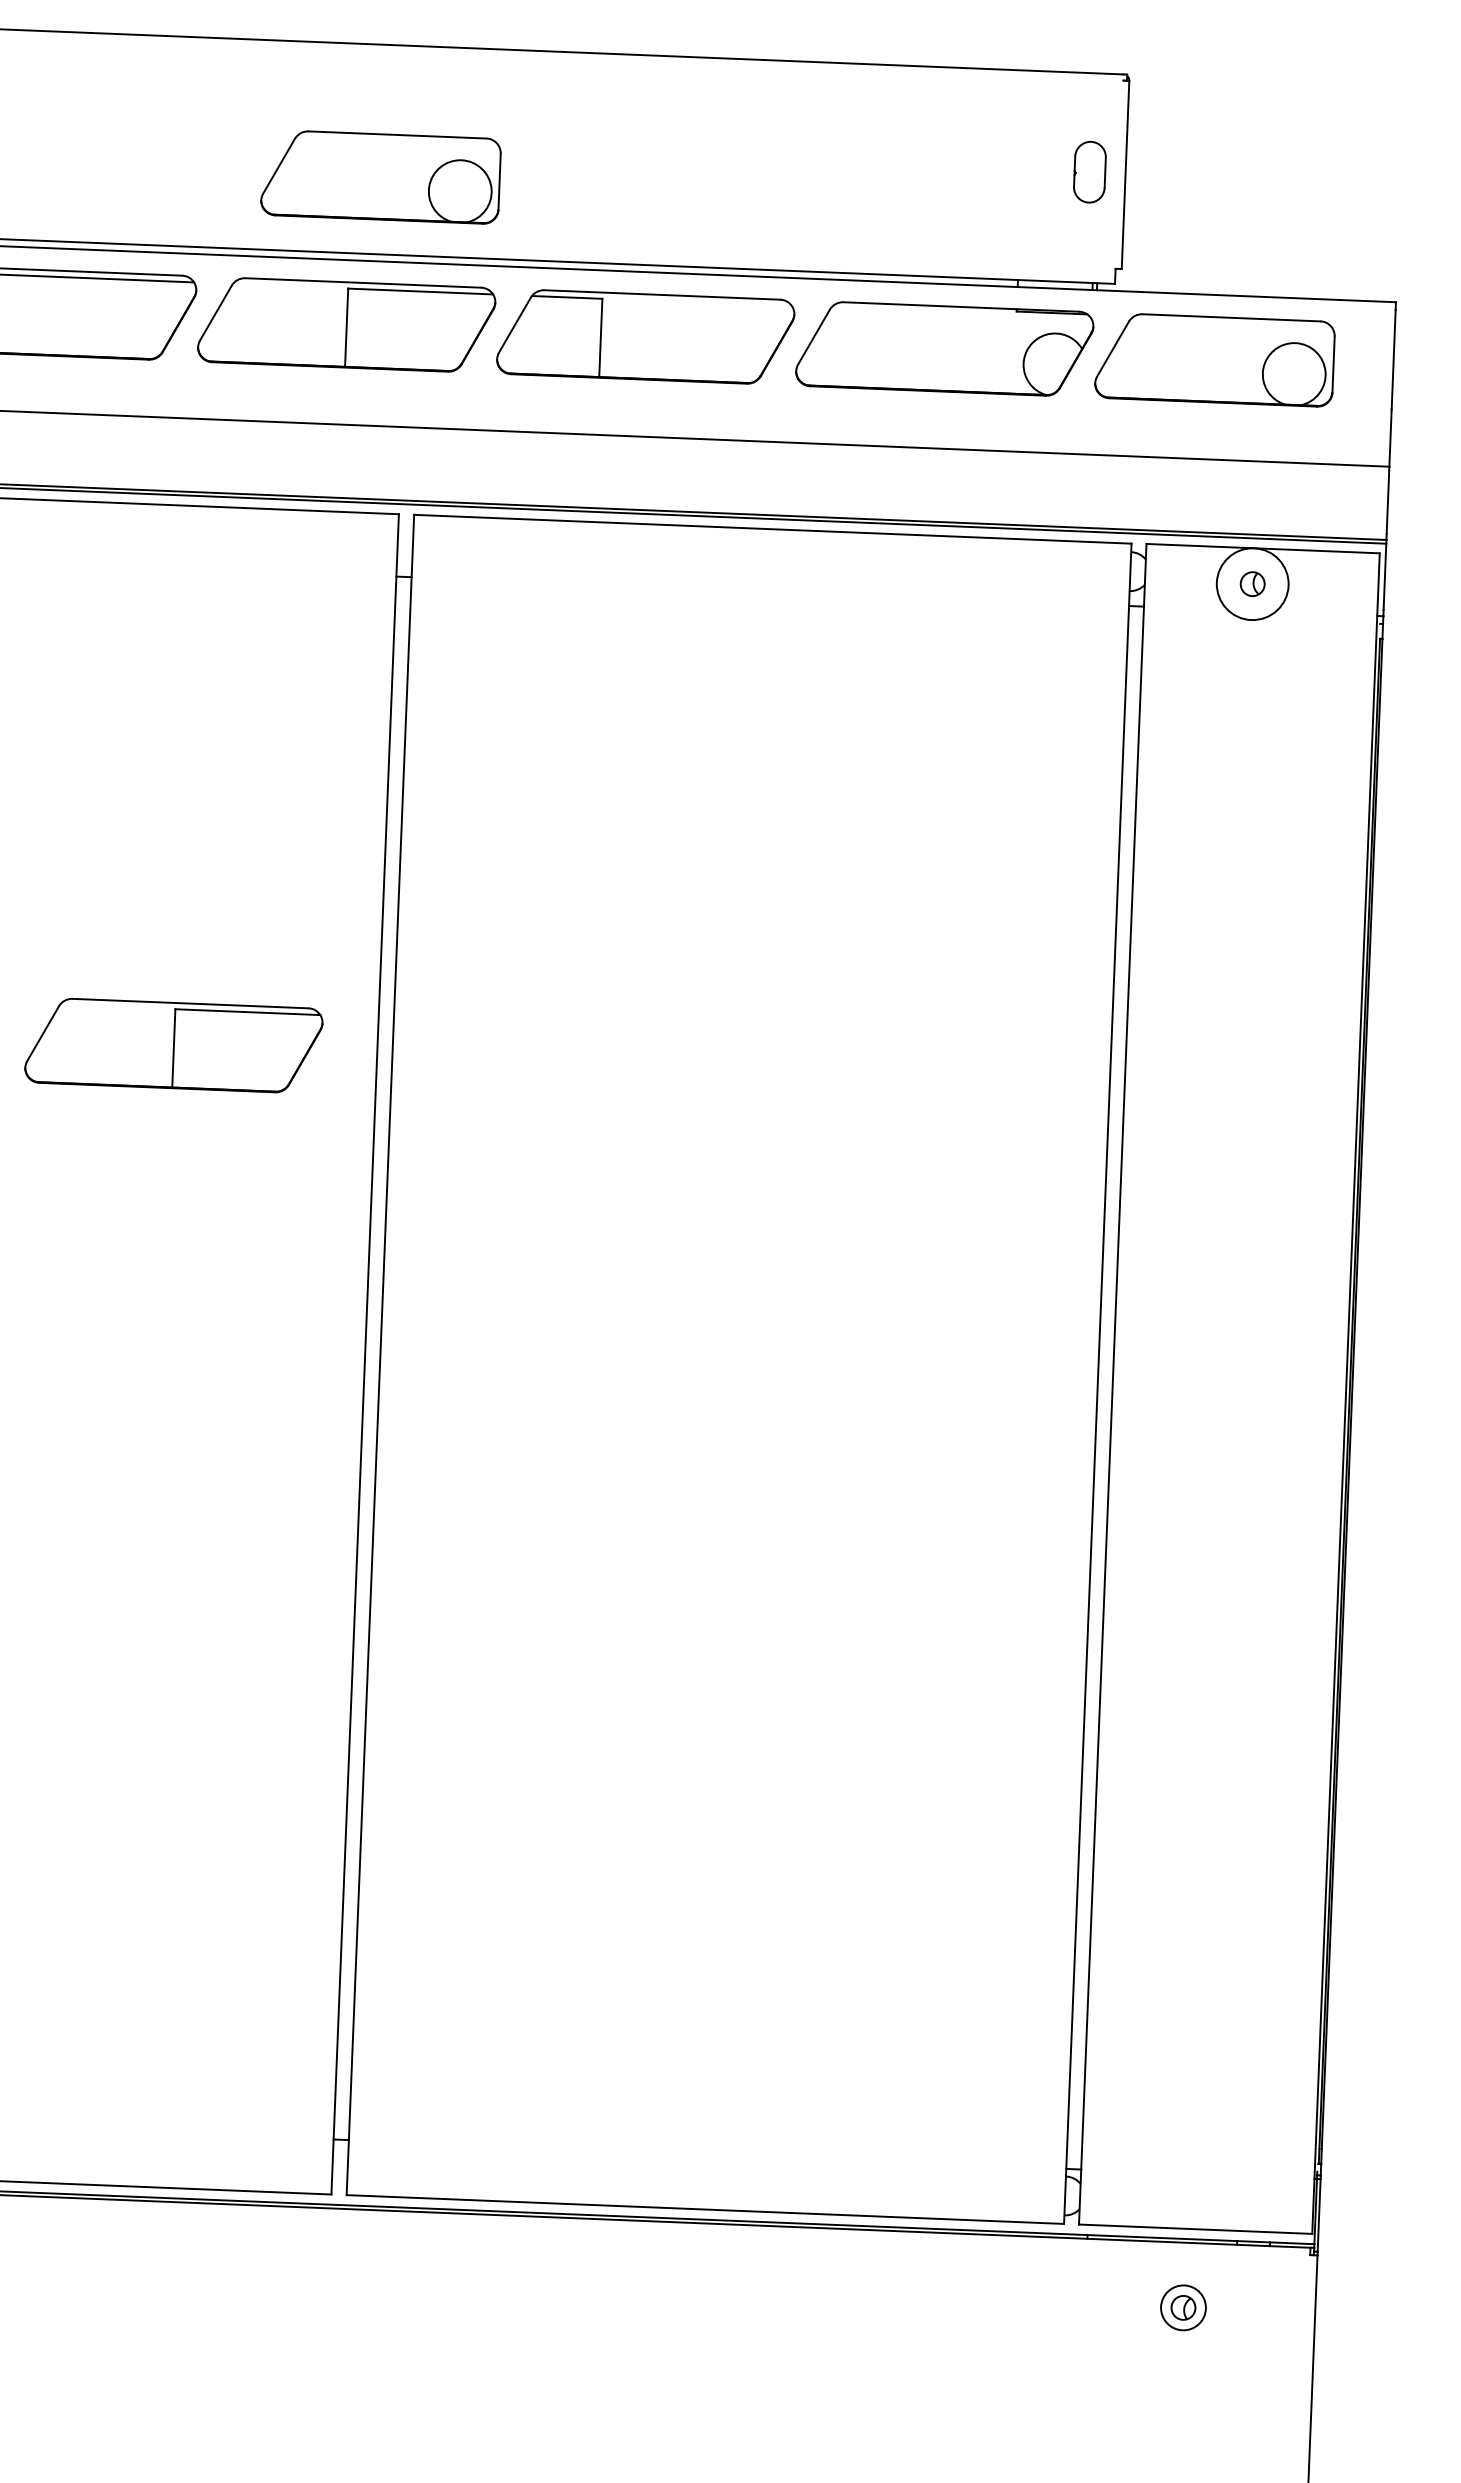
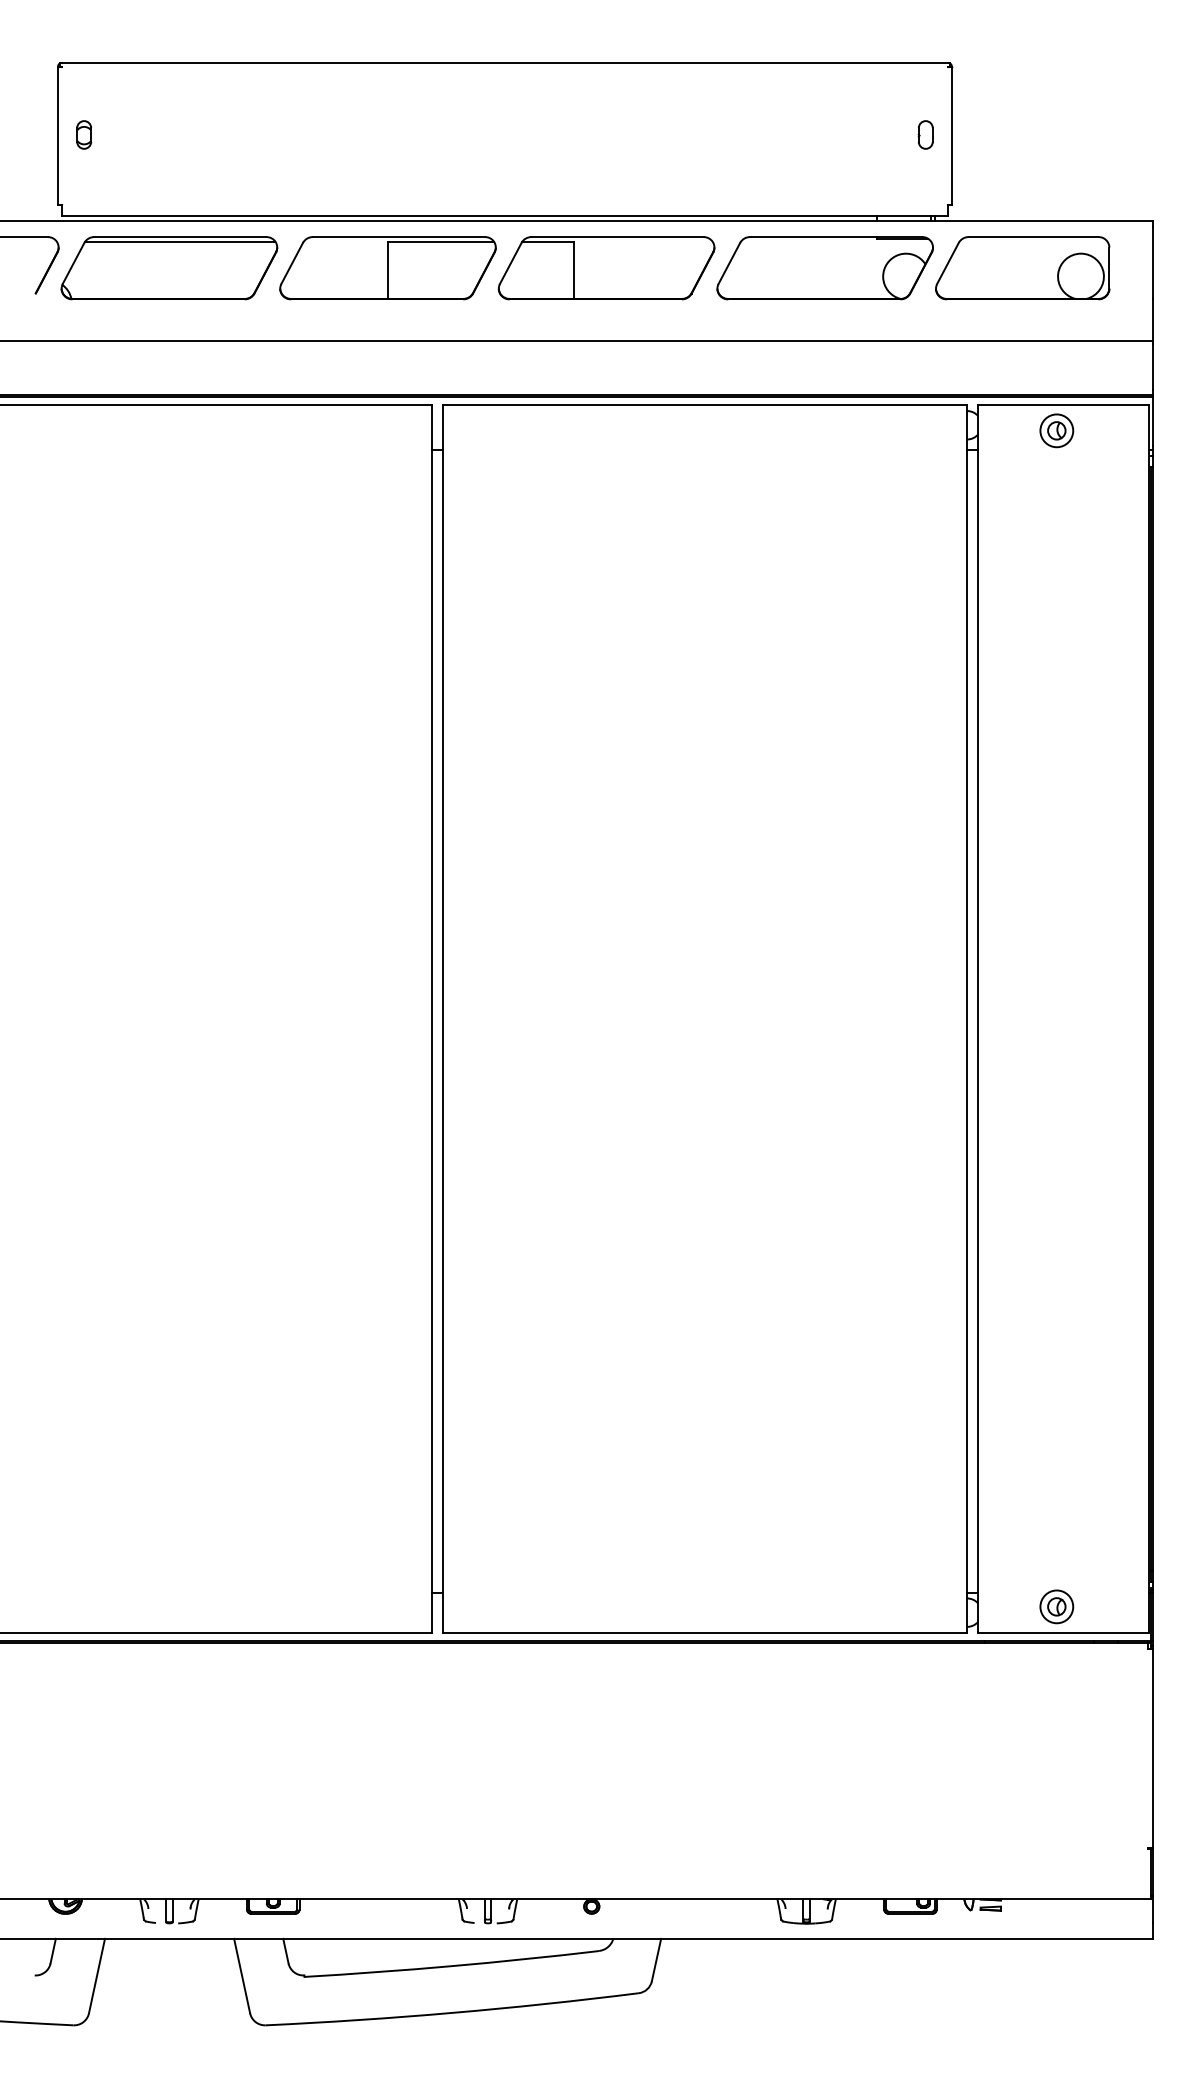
part: (1089, 171) -> (925, 134), size x0.62
part: (380, 177) -> (408, 159), removed
circle: (1252, 583) -> (1056, 430), size x0.62
part: (173, 1045) -> (282, 799), removed
part: (1183, 2307) -> (1056, 1606), moved

